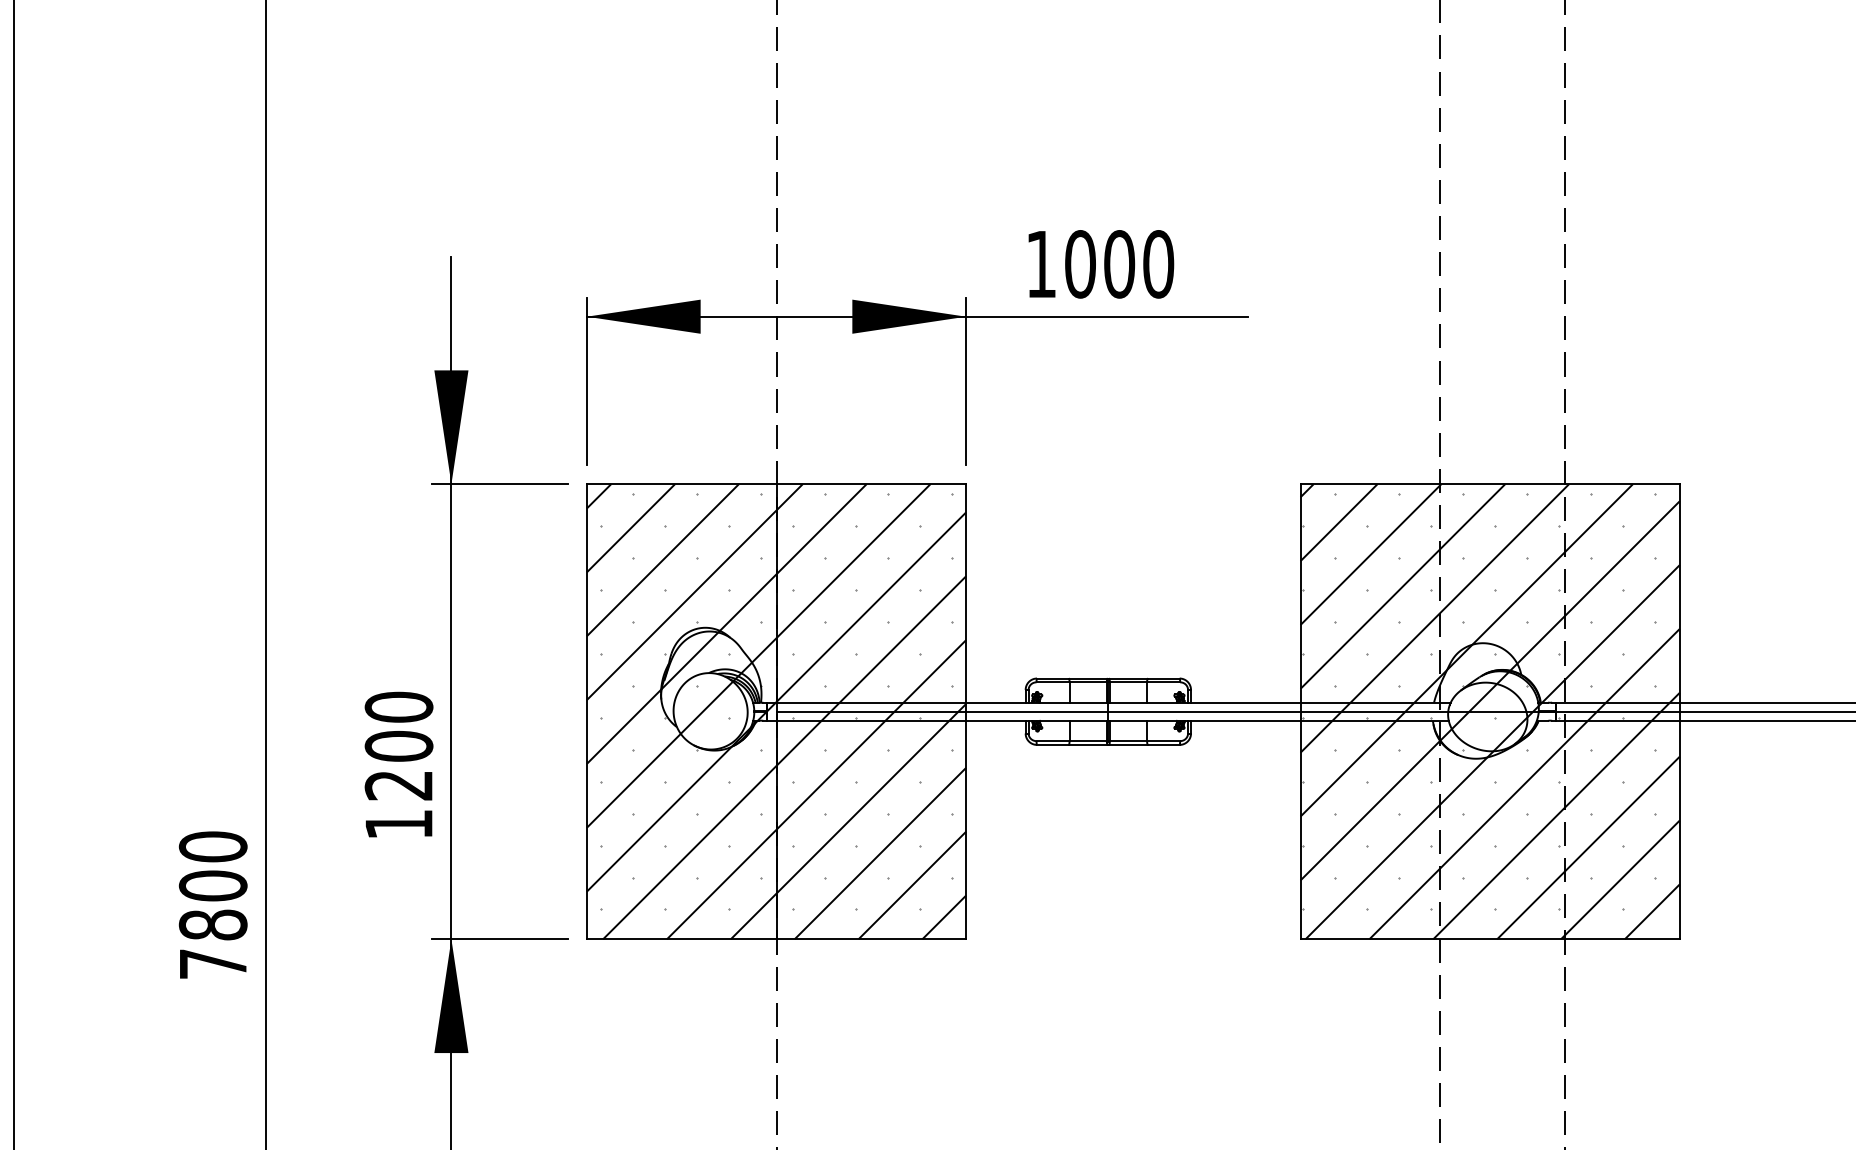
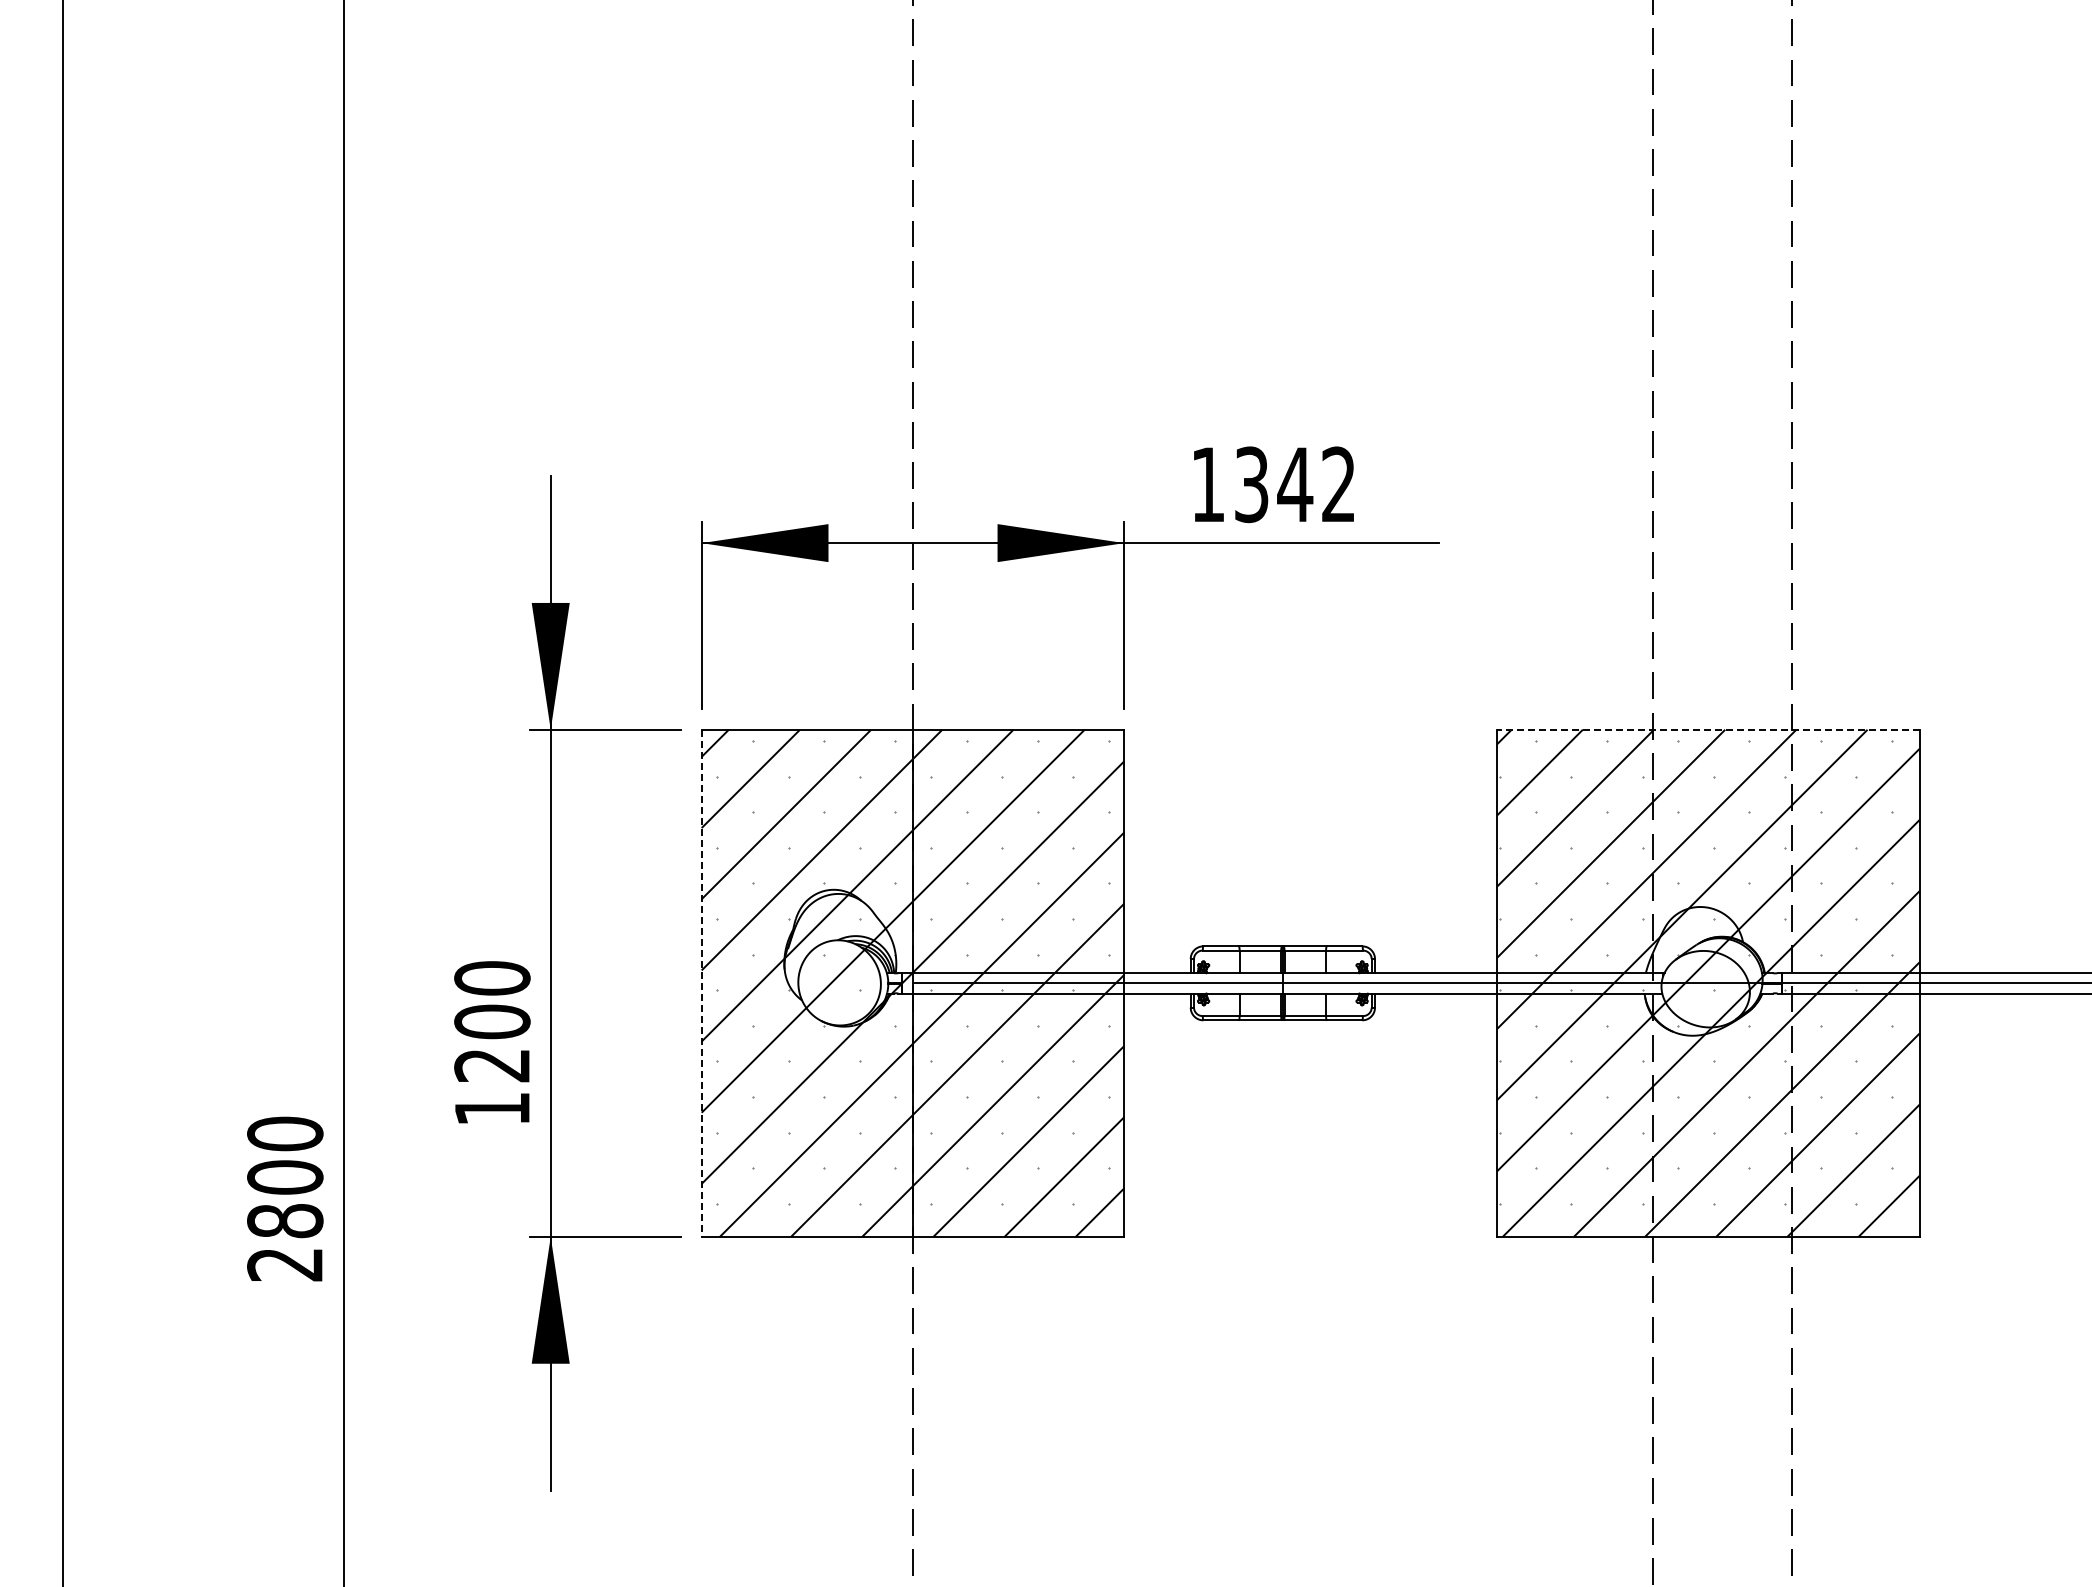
text: (1119, 264) -> (1295, 484), 1000 -> 1342
line: (1489, 483) -> (1707, 729), solid -> dashed
line: (586, 711) -> (701, 983), solid -> dashed
text: (212, 964) -> (284, 1264), 7800 -> 2800

